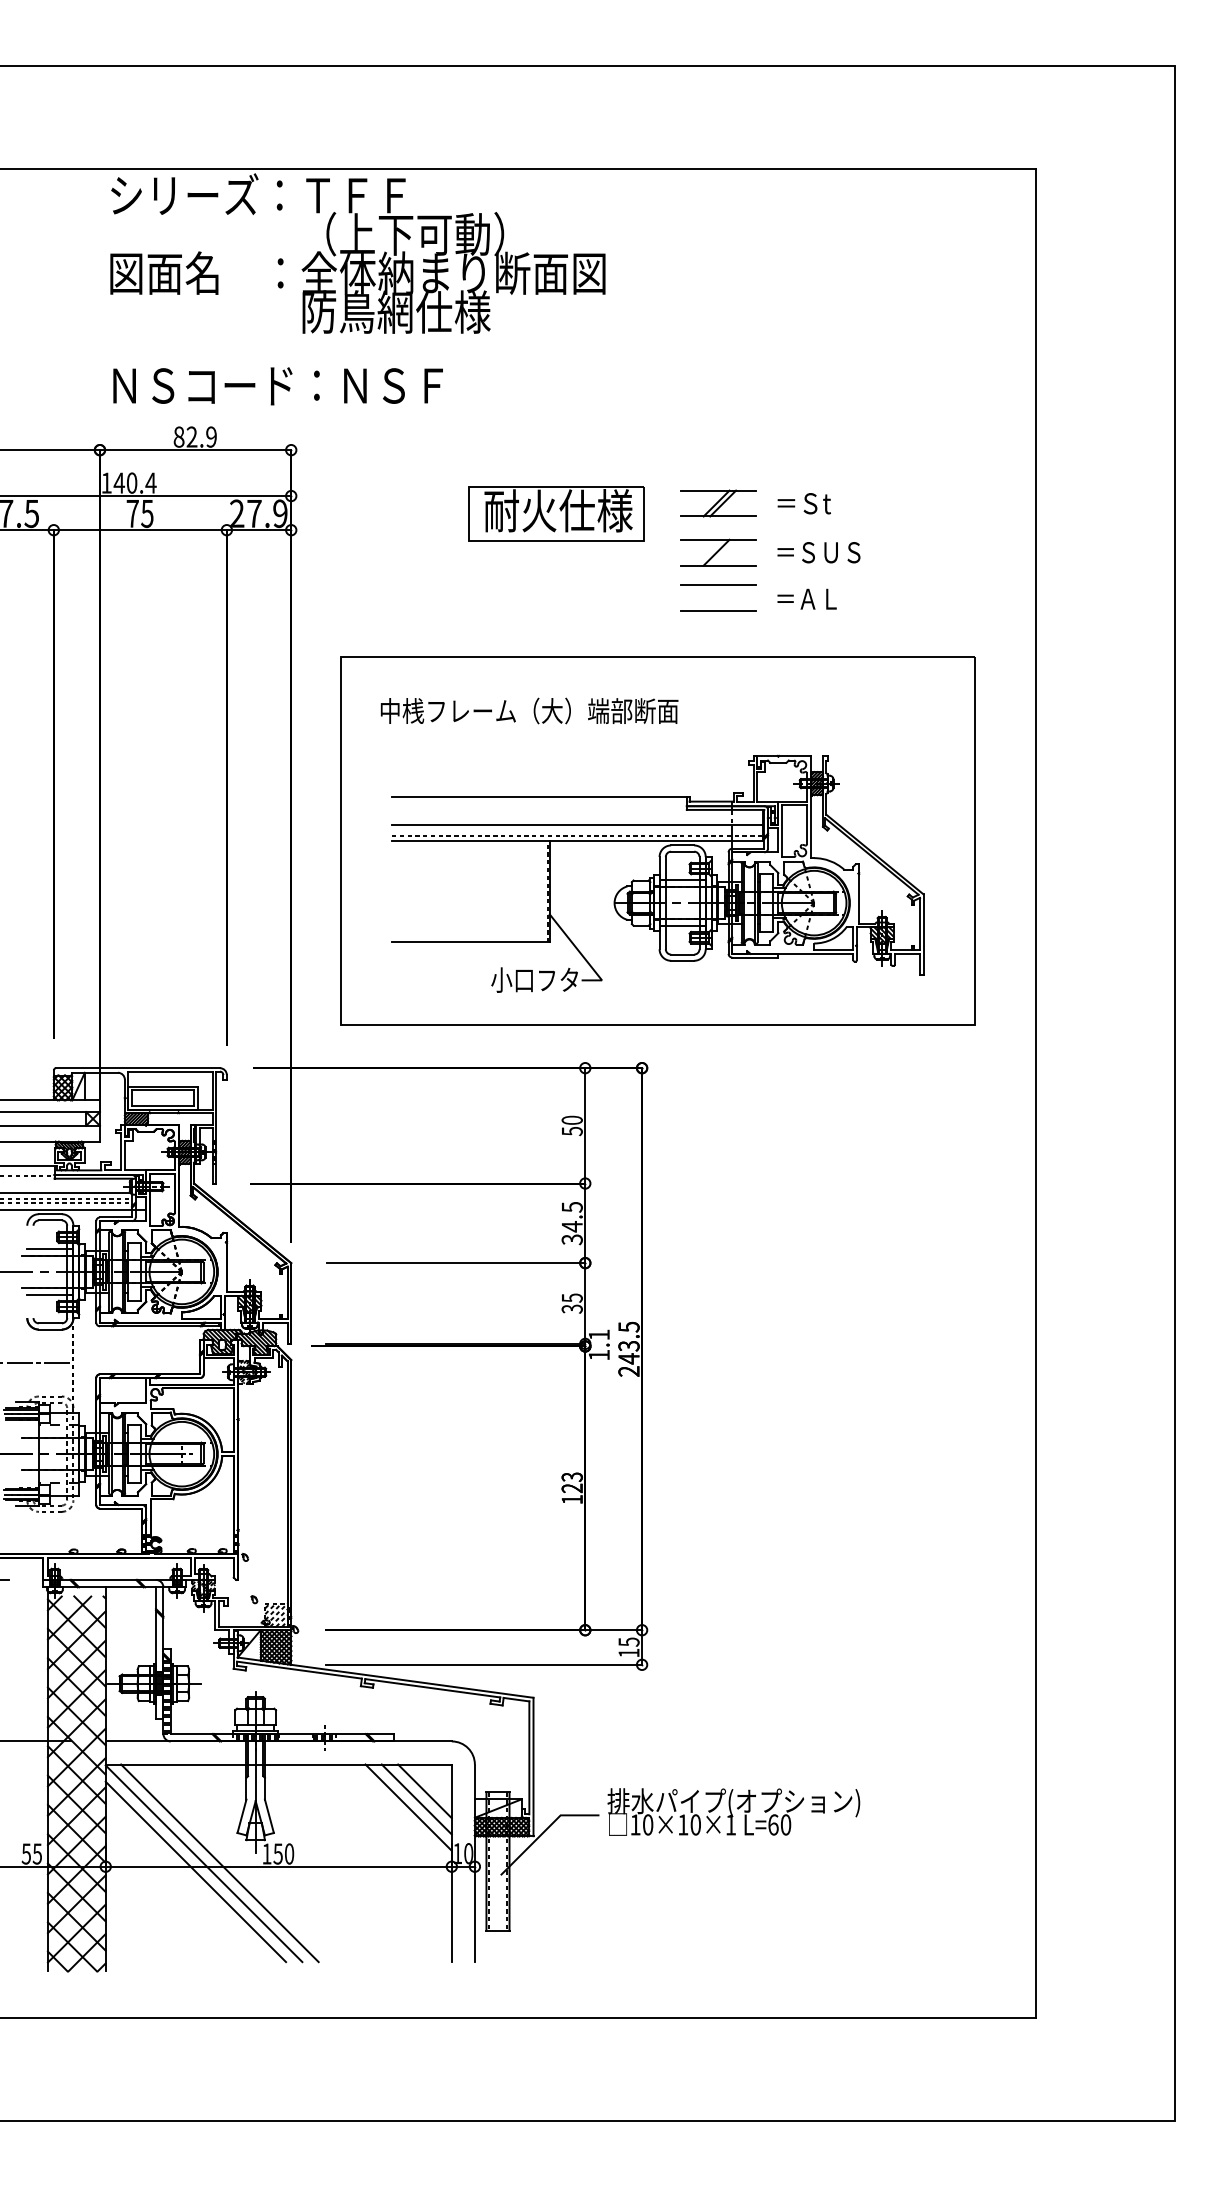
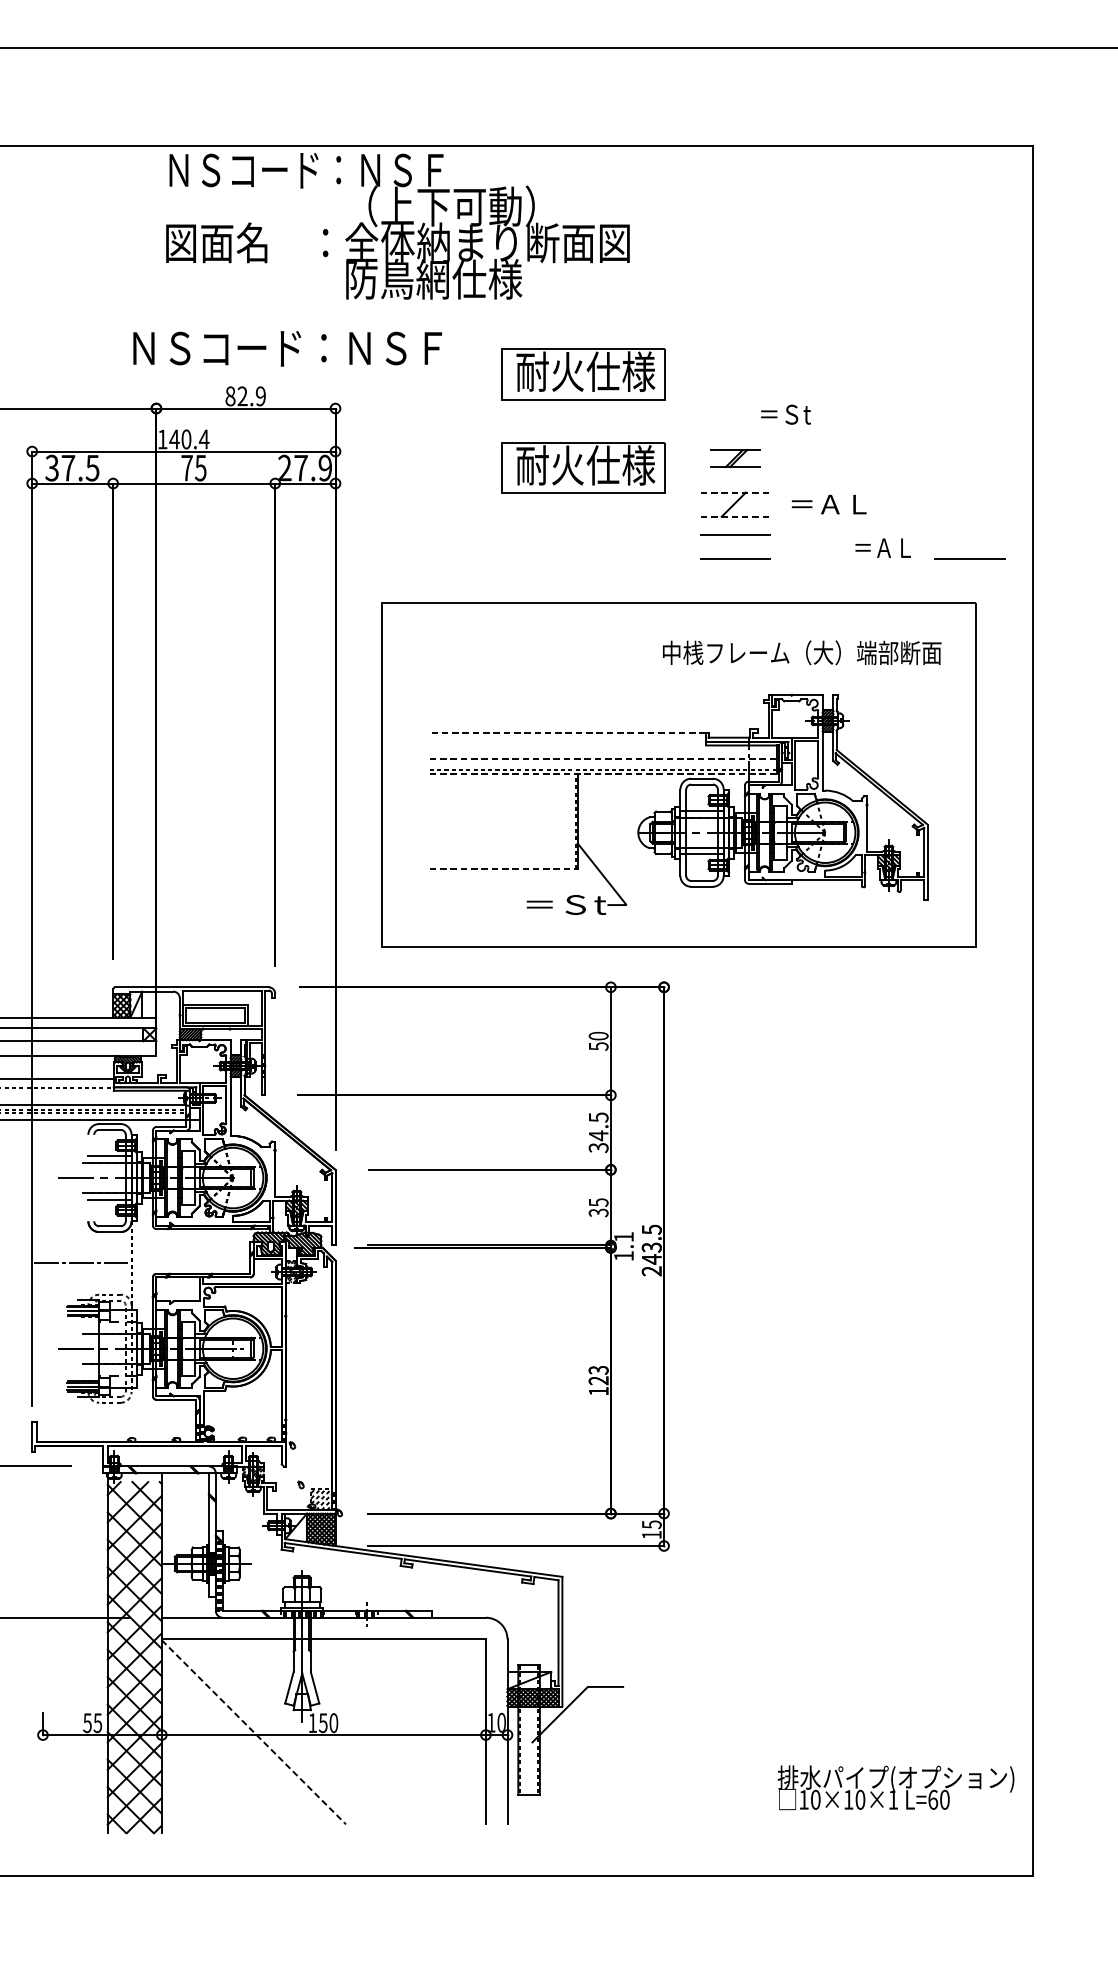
text: (258, 194) -> (304, 169), シリーズ：ＴＦＦ -> ＮＳコード：ＮＳＦ
text: (277, 386) -> (287, 348), moved
part: (556, 413) -> (583, 374), added
part: (718, 503) -> (735, 458), size x0.7
text: (803, 503) -> (785, 414), moved
line: (718, 539) -> (735, 492), solid -> dashed
text: (818, 552) -> (829, 504), ＝ＳＵＳ -> ＝ＡＬ
line: (718, 565) -> (735, 516), solid -> dashed
text: (806, 598) -> (882, 547), moved
line: (968, 610) -> (969, 558), added
text: (529, 710) -> (802, 652), moved
line: (538, 797) -> (567, 733), solid -> dashed
line: (577, 824) -> (603, 759), solid -> dashed
line: (577, 840) -> (603, 774), solid -> dashed
line: (471, 942) -> (504, 869), solid -> dashed
text: (535, 979) -> (564, 904), 小口フタ -> ＝Ｓt
line: (424, 1791) -> (460, 1664), removed
line: (416, 1799) -> (452, 1672), removed
line: (408, 1807) -> (445, 1679), removed
text: (733, 1811) -> (895, 1787), moved
line: (219, 1863) -> (268, 1732), removed
line: (204, 1864) -> (254, 1732), solid -> dashed
line: (195, 1871) -> (245, 1739), removed

